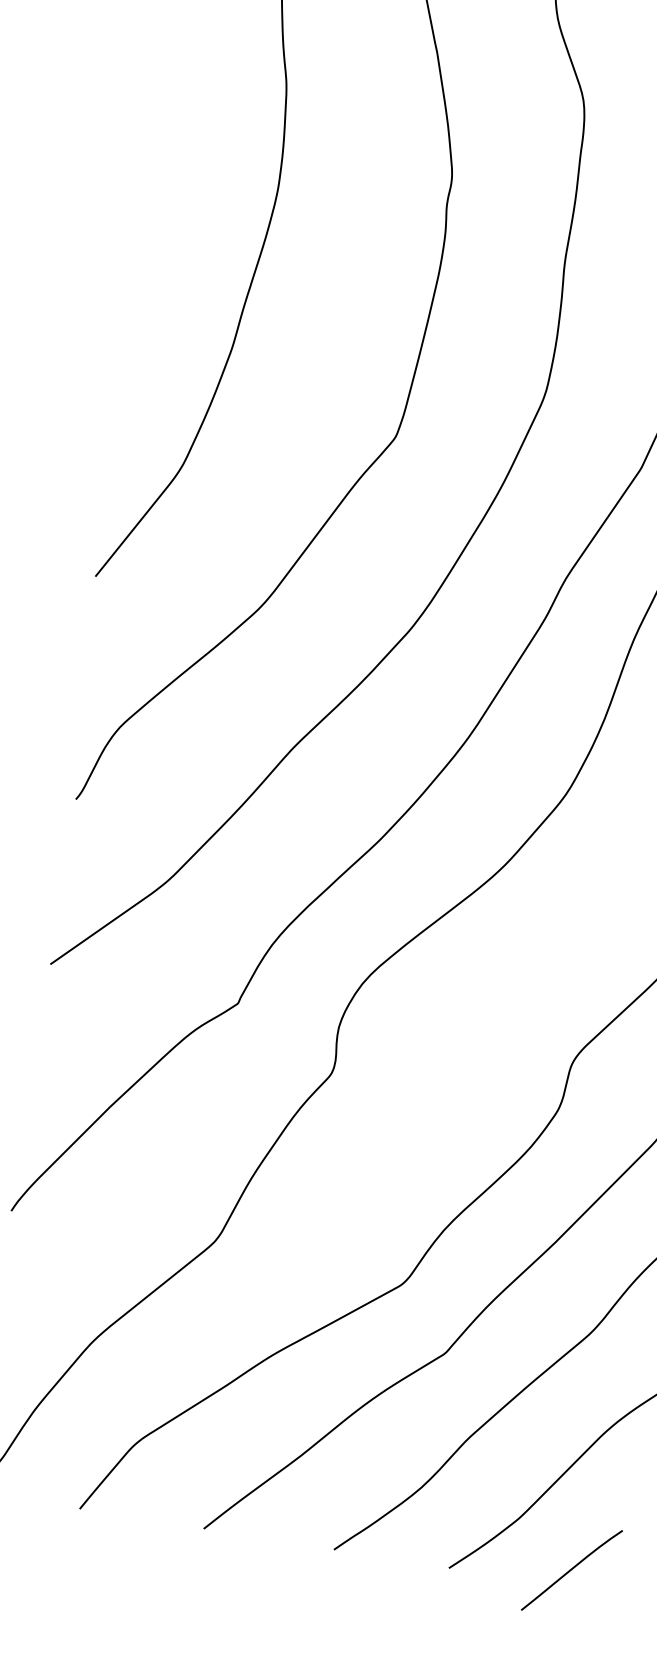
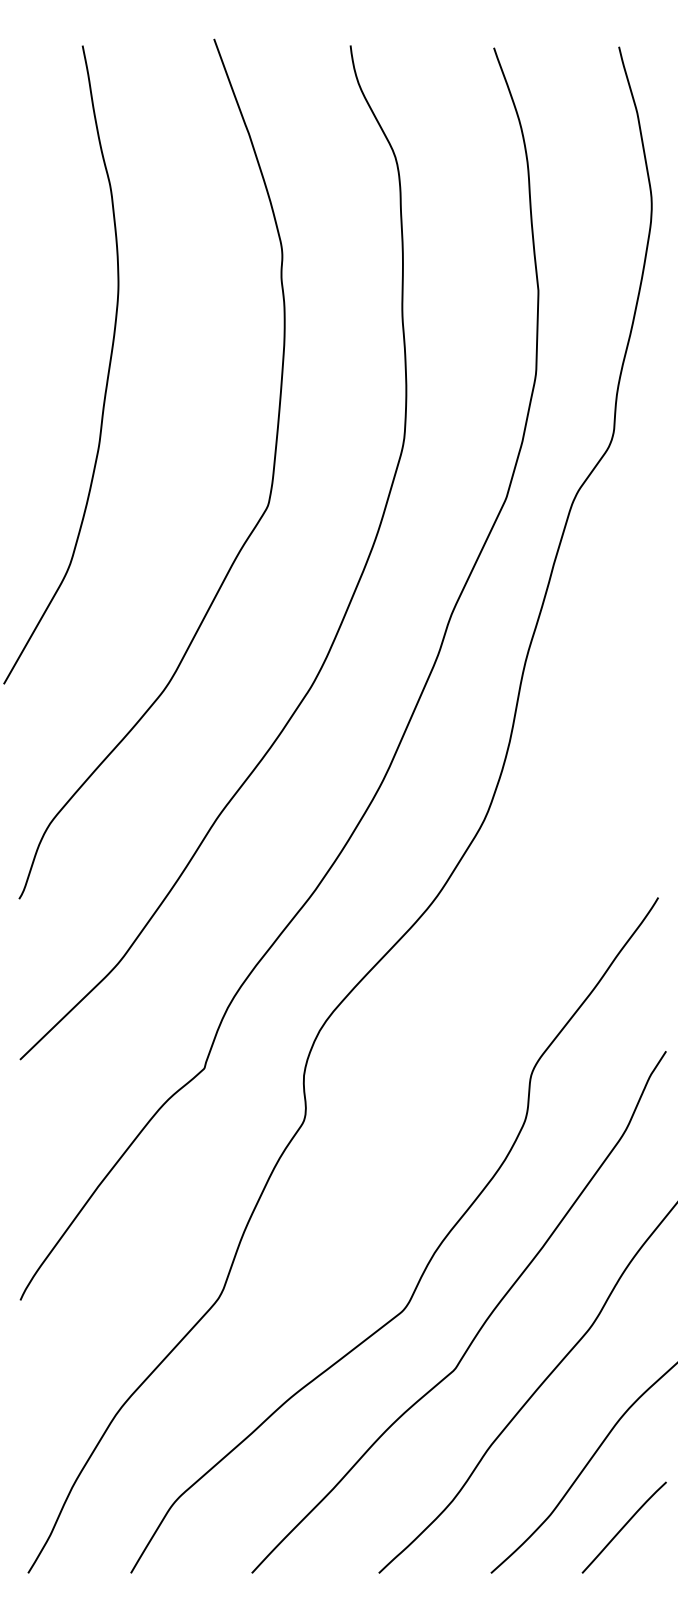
curve: (571, 1570) -> (623, 1527), moved

